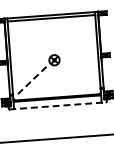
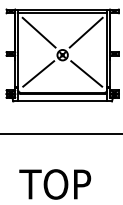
line: (75, 36) -> (85, 32), added
line: (29, 39) -> (38, 32), added
line: (79, 76) -> (86, 73), added
line: (32, 81) -> (38, 74), dashed -> solid
line: (58, 105) -> (63, 101), dashed -> solid

